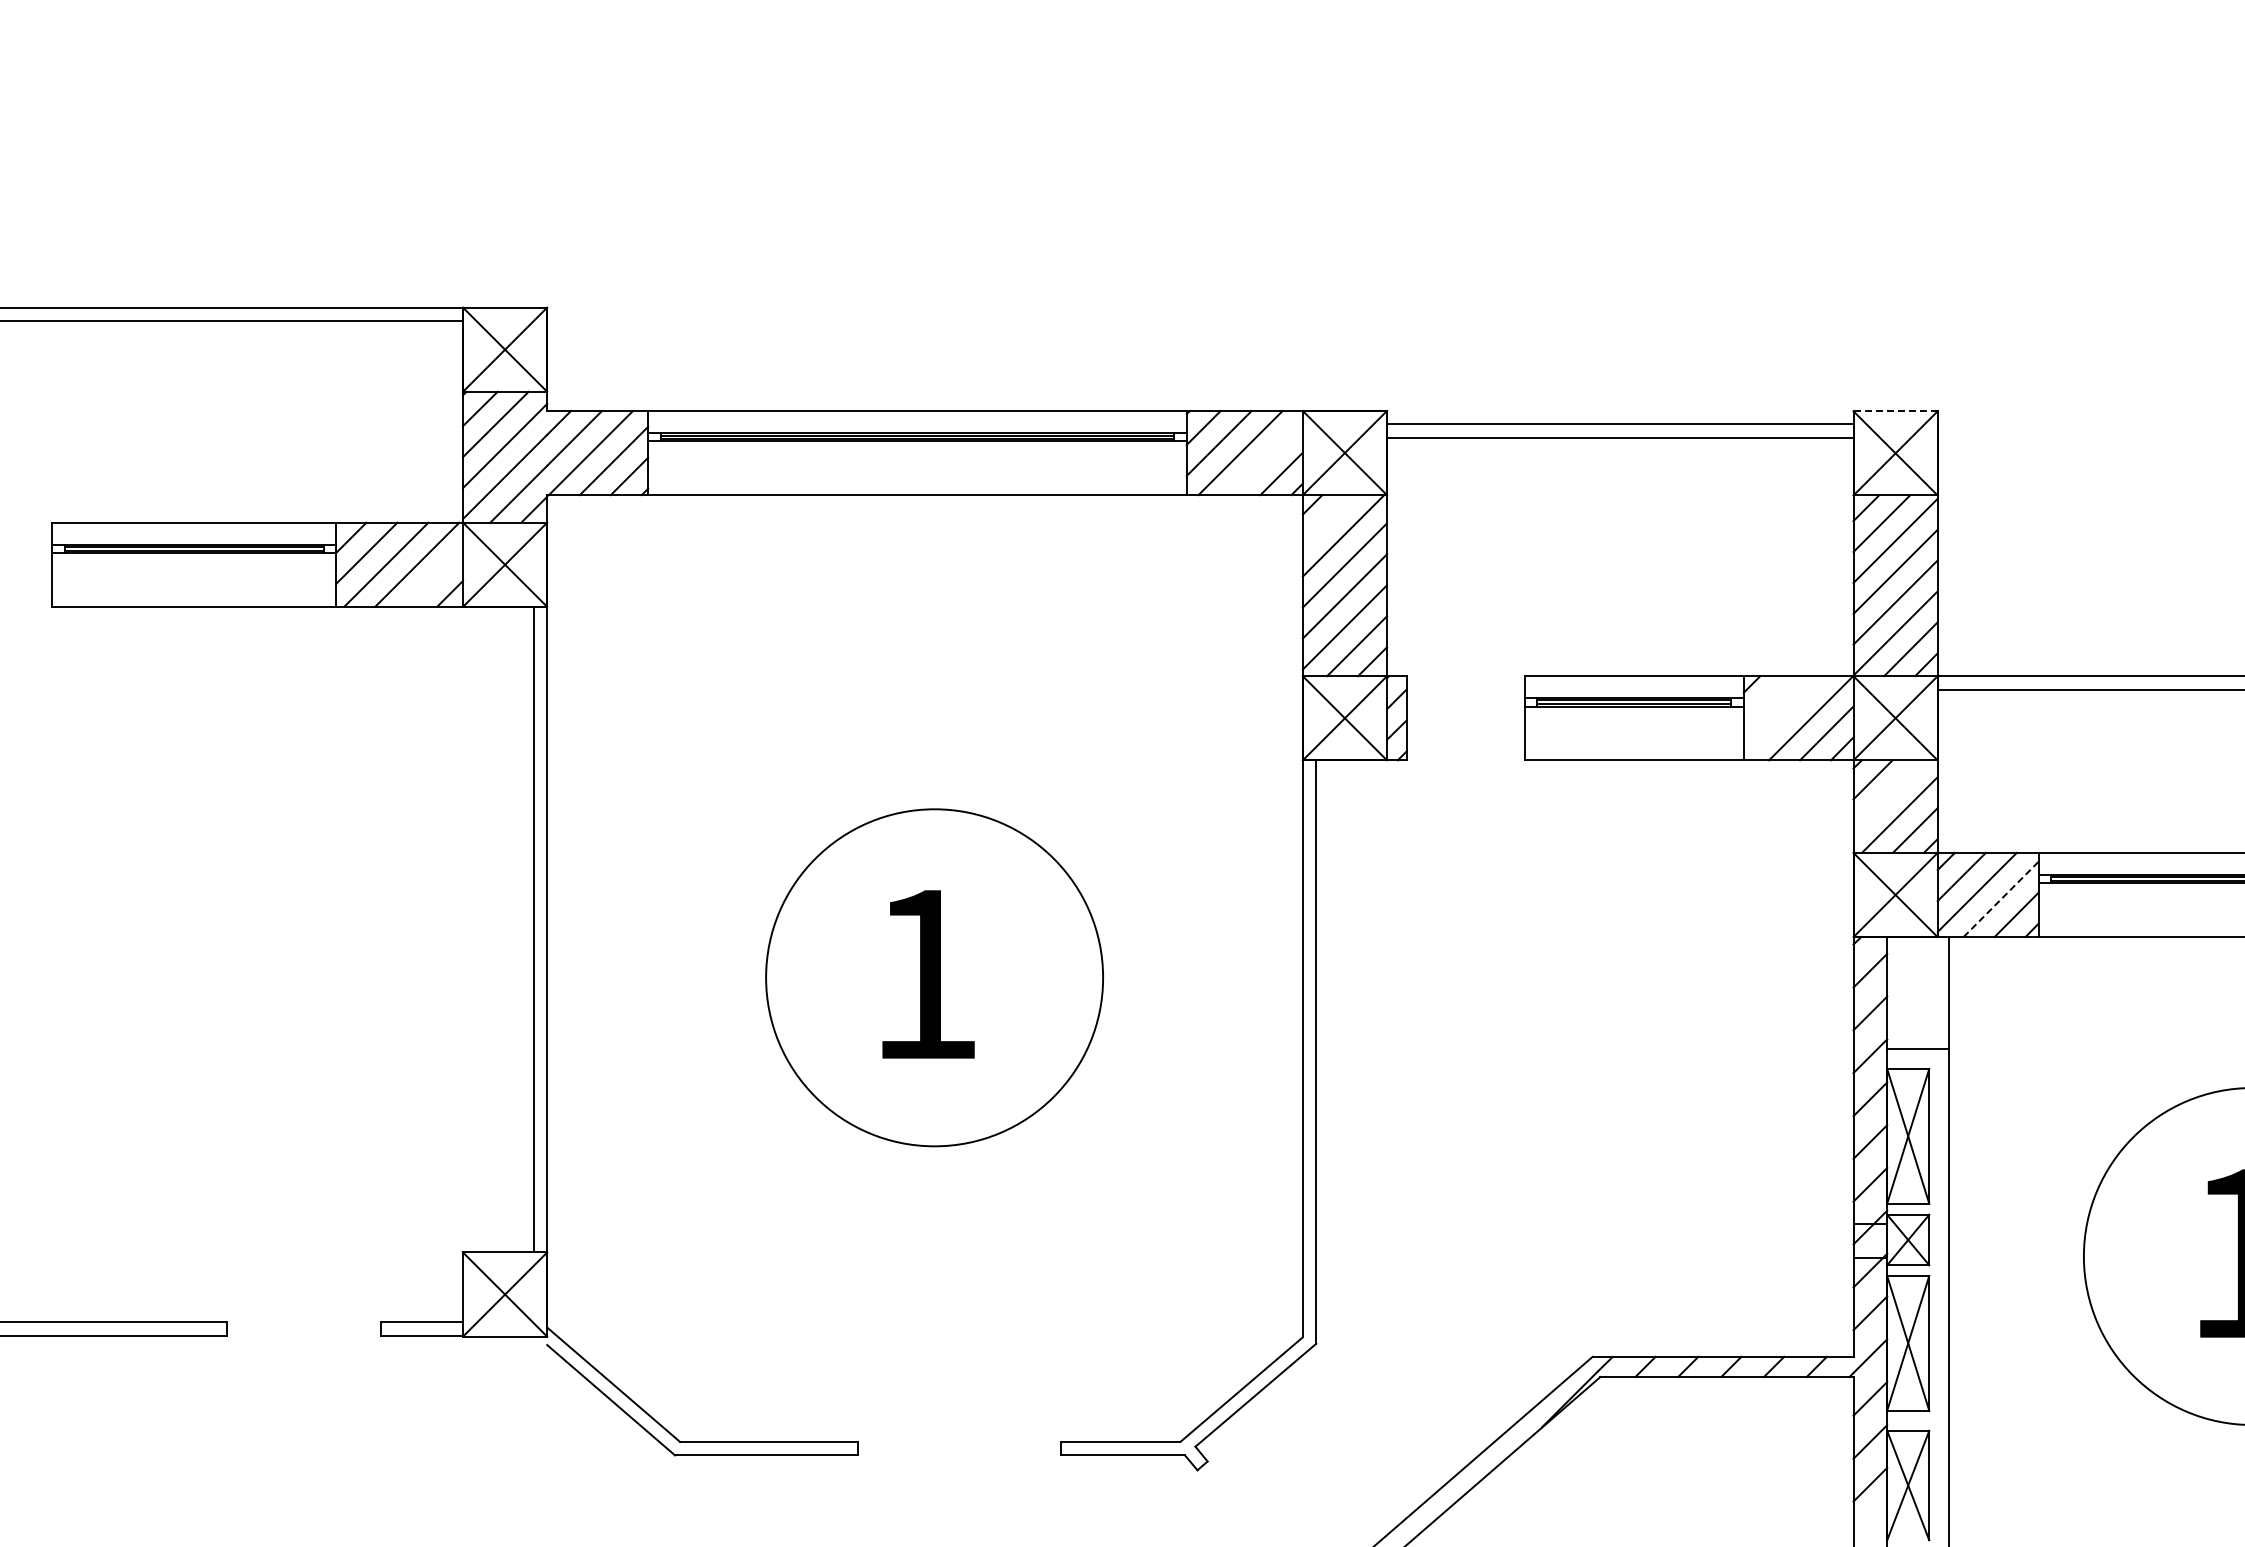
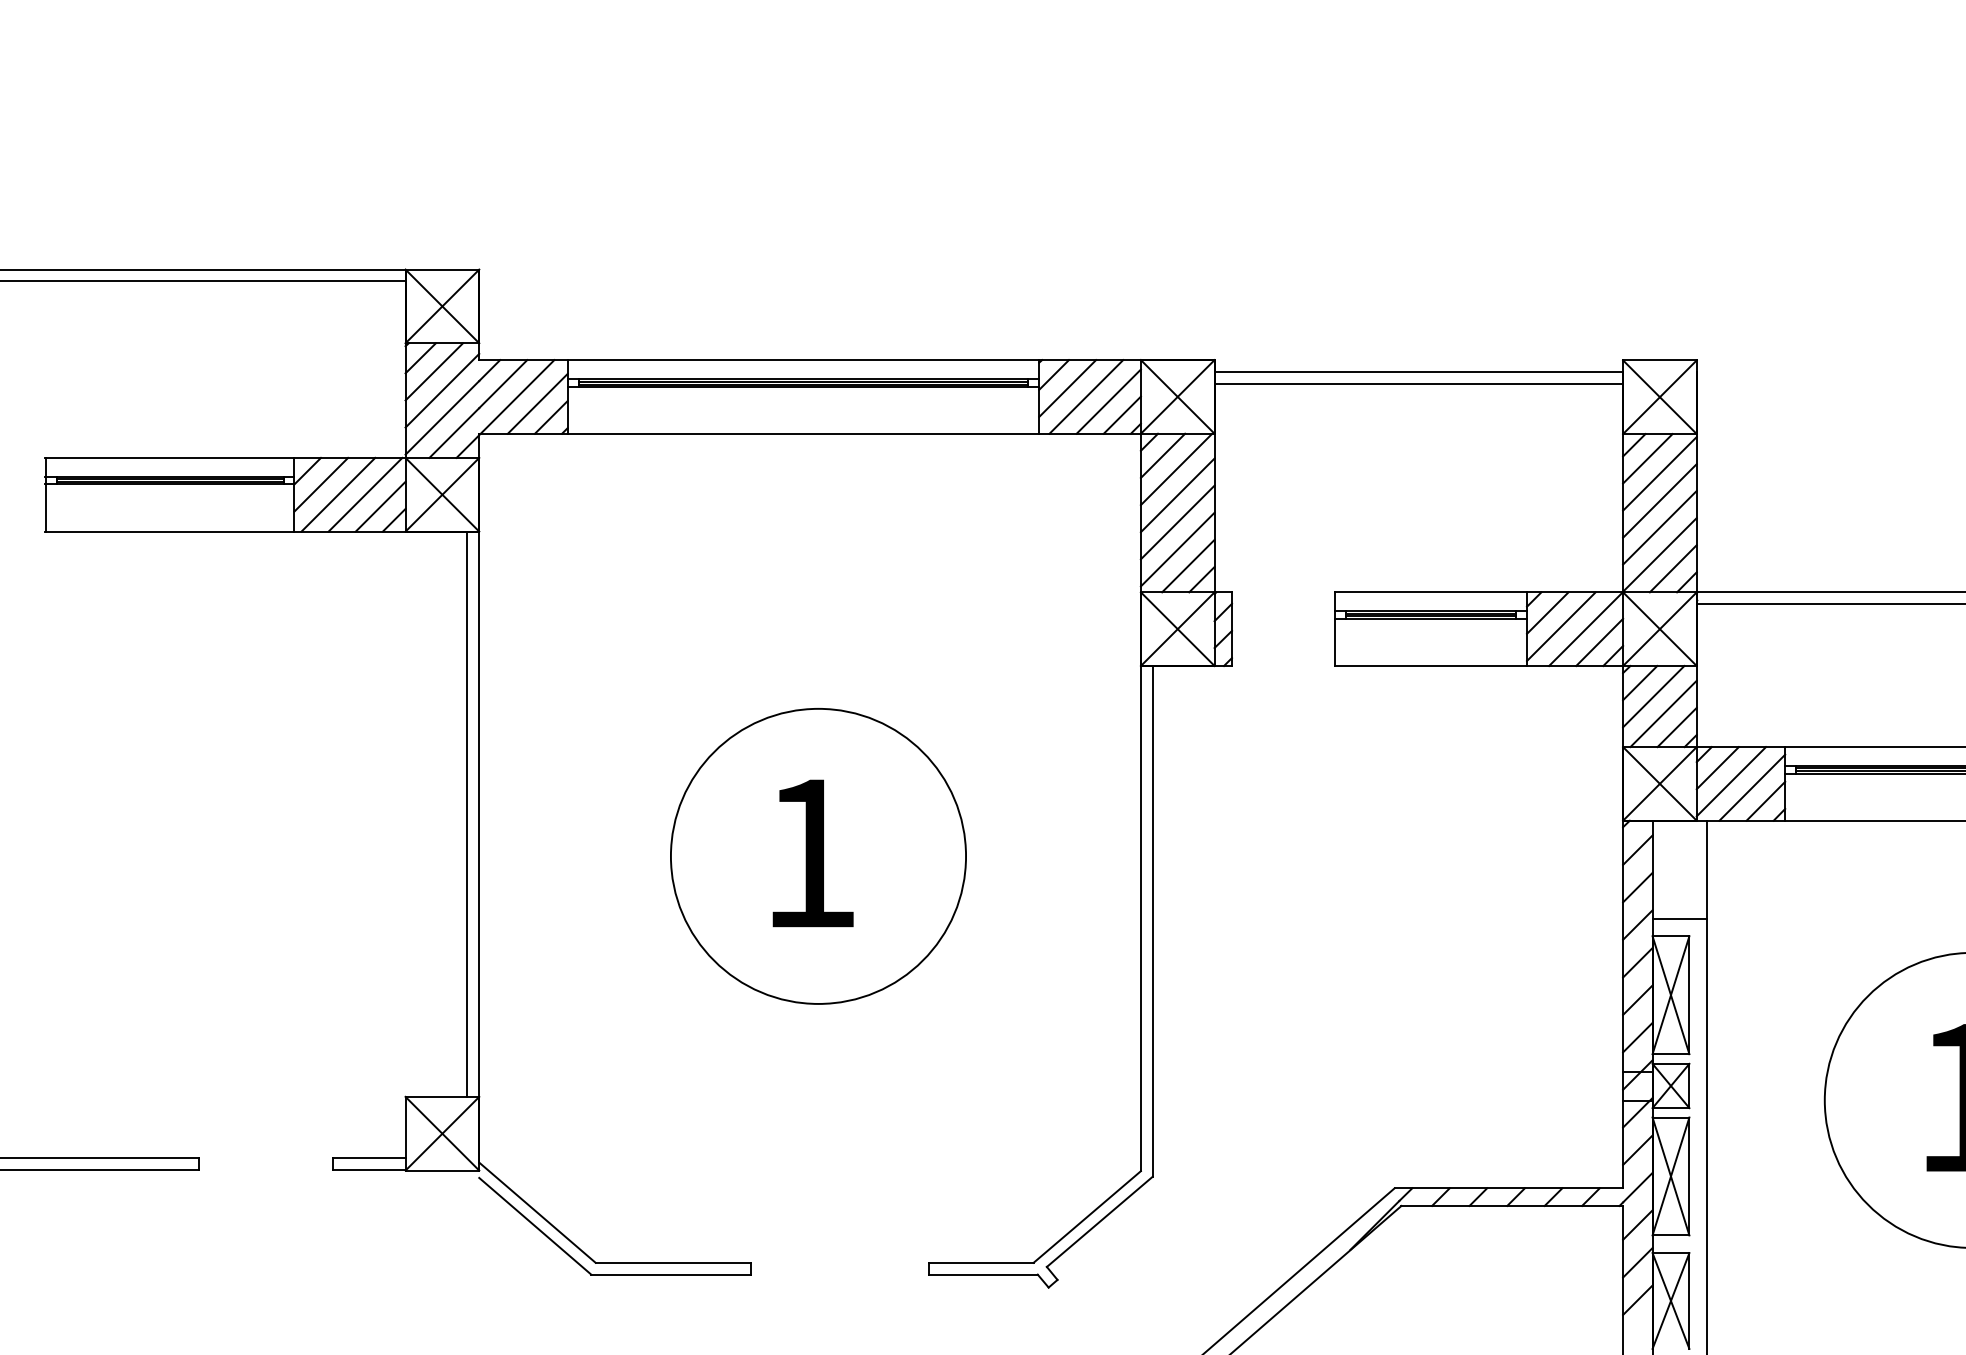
line: (1895, 411) -> (1659, 360), dashed -> solid
line: (1265, 458) -> (1108, 401), added
line: (1327, 520) -> (1162, 455), added
line: (434, 578) -> (380, 506), added
line: (1767, 699) -> (1547, 612), added
line: (1782, 715) -> (1560, 626), added
line: (1888, 795) -> (1653, 696), added
line: (2001, 899) -> (1752, 787), dashed -> solid

